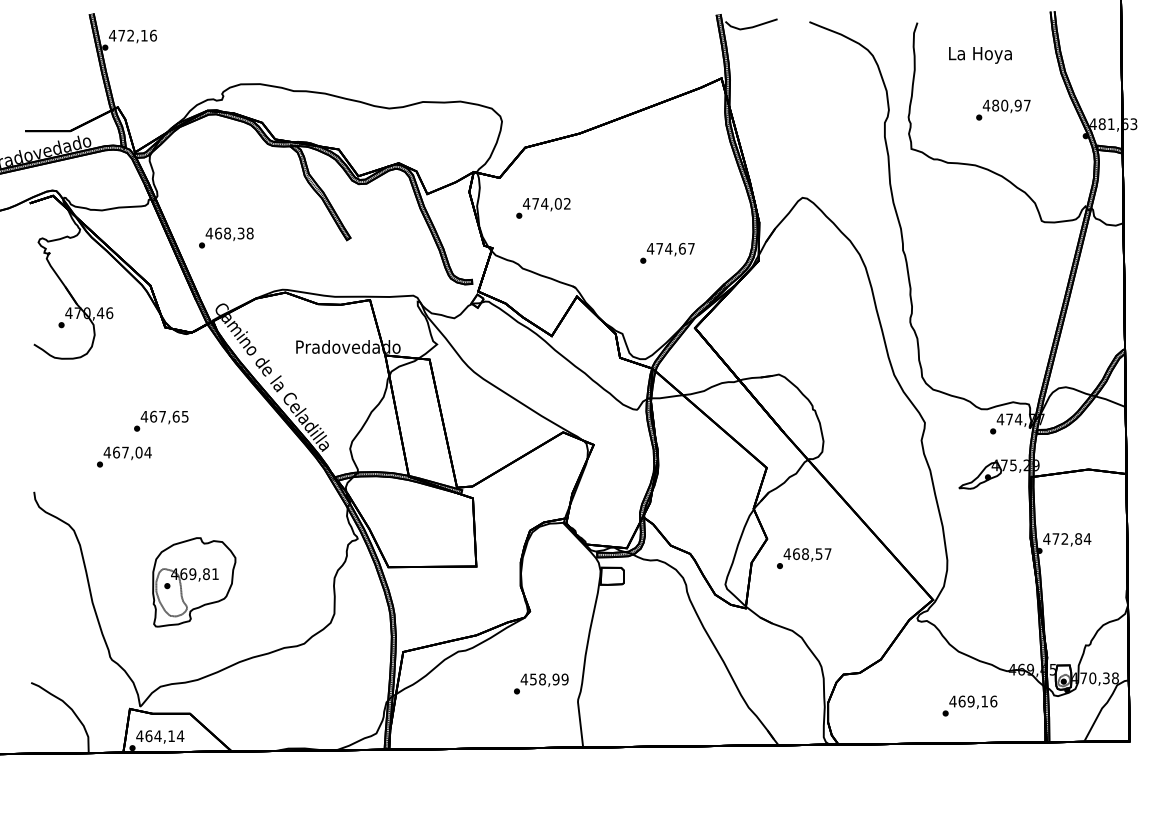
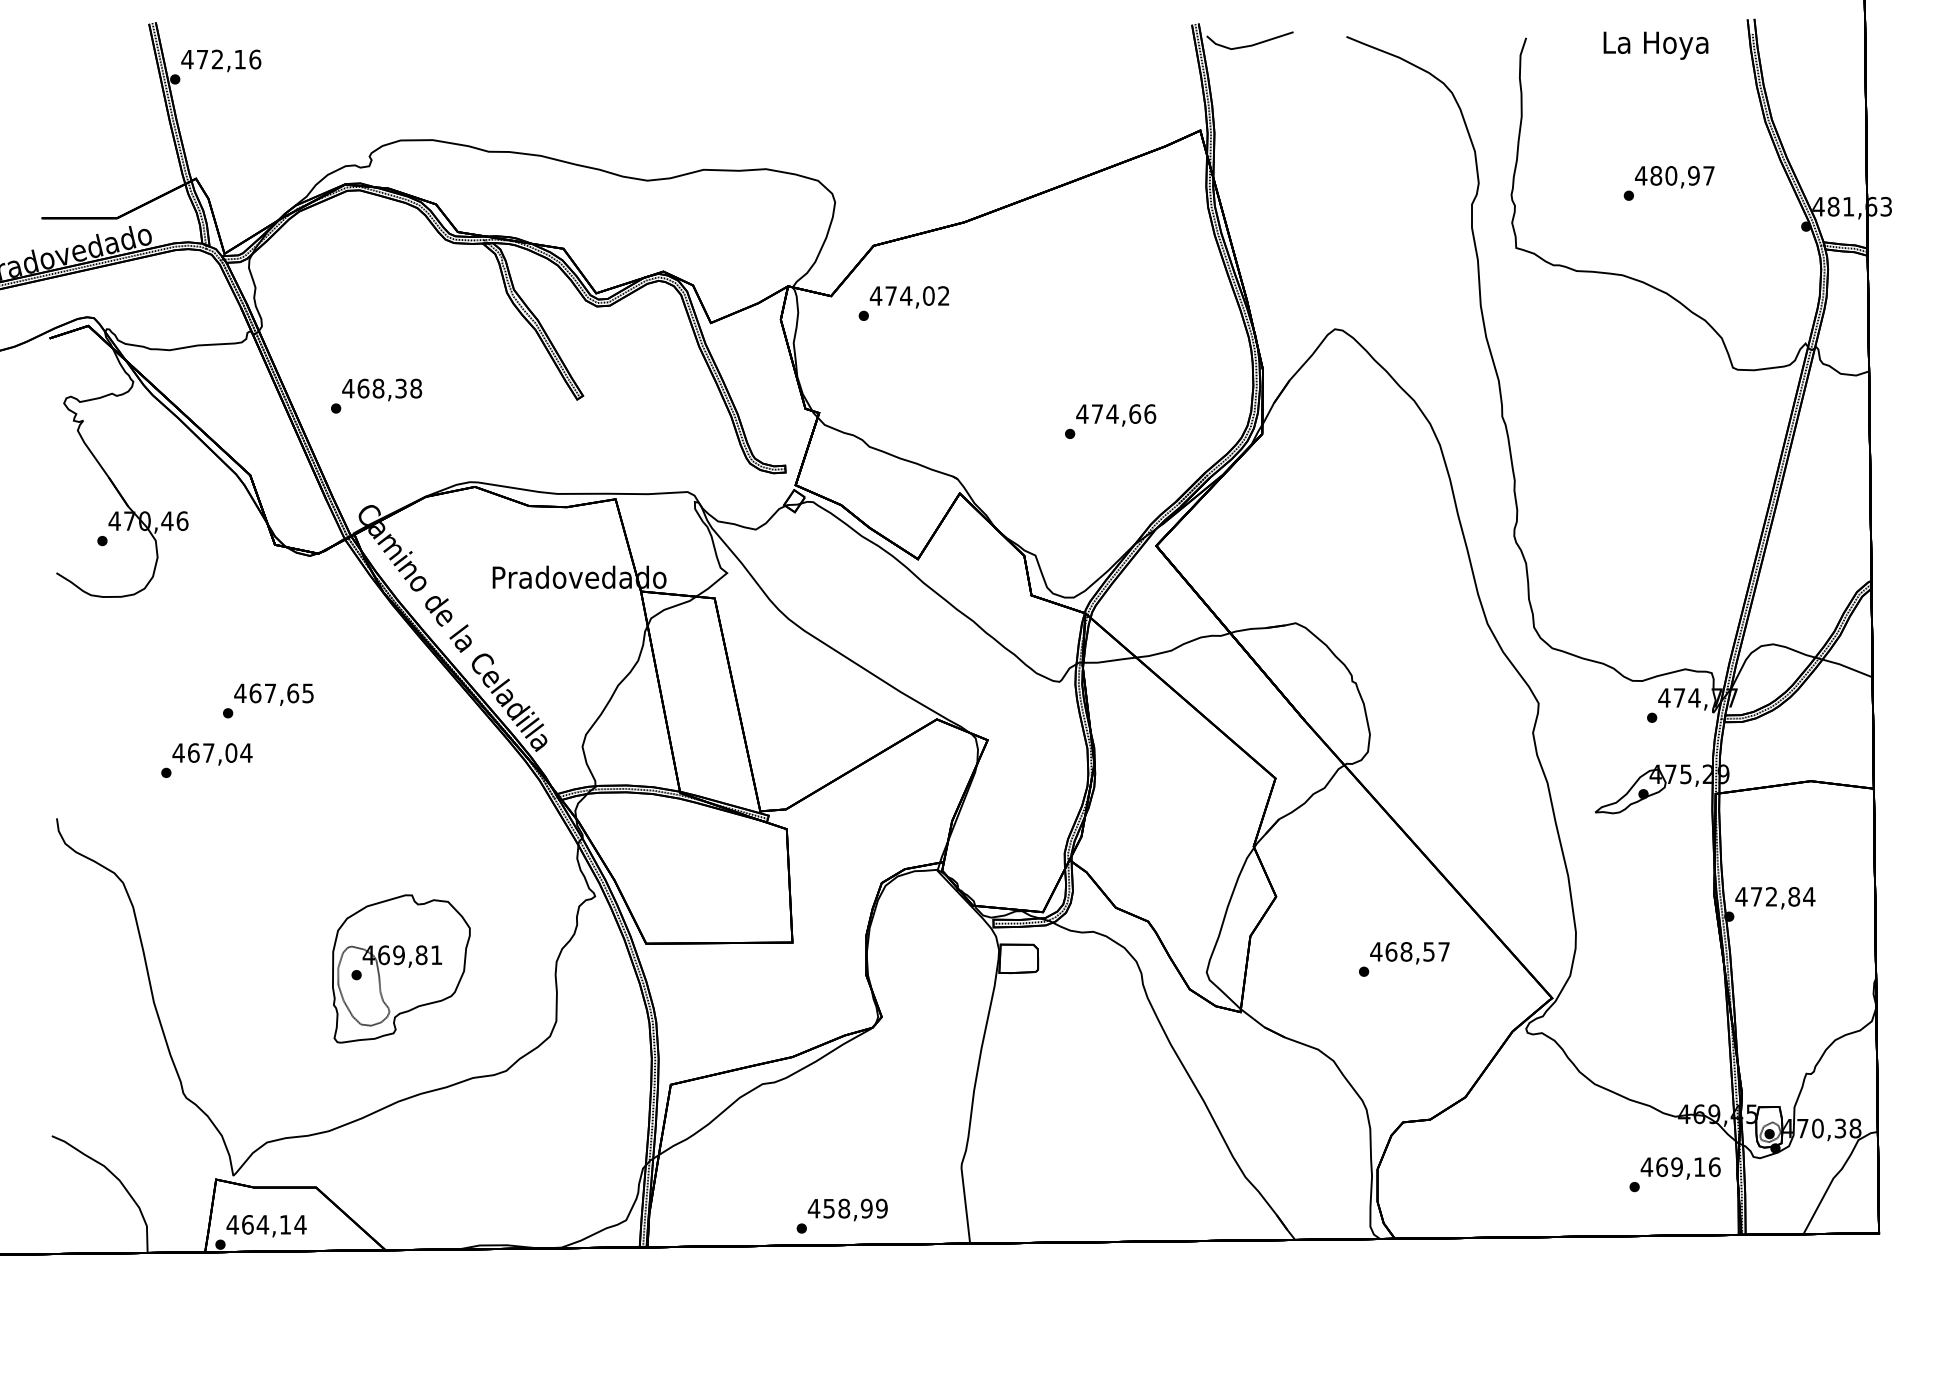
text: (980, 55) -> (1656, 45), moved
text: (543, 208) -> (904, 303), moved
text: (691, 248) -> (1150, 413), 474,67 -> 474,66
text: (804, 558) -> (1404, 959), moved
part: (194, 582) -> (401, 969), moved
text: (541, 683) -> (842, 1215), moved
text: (969, 705) -> (1674, 1173), moved

